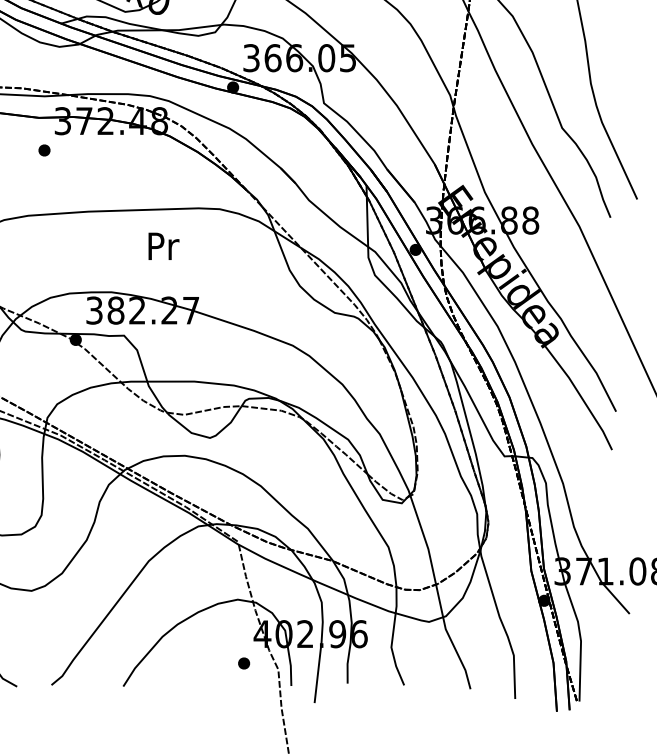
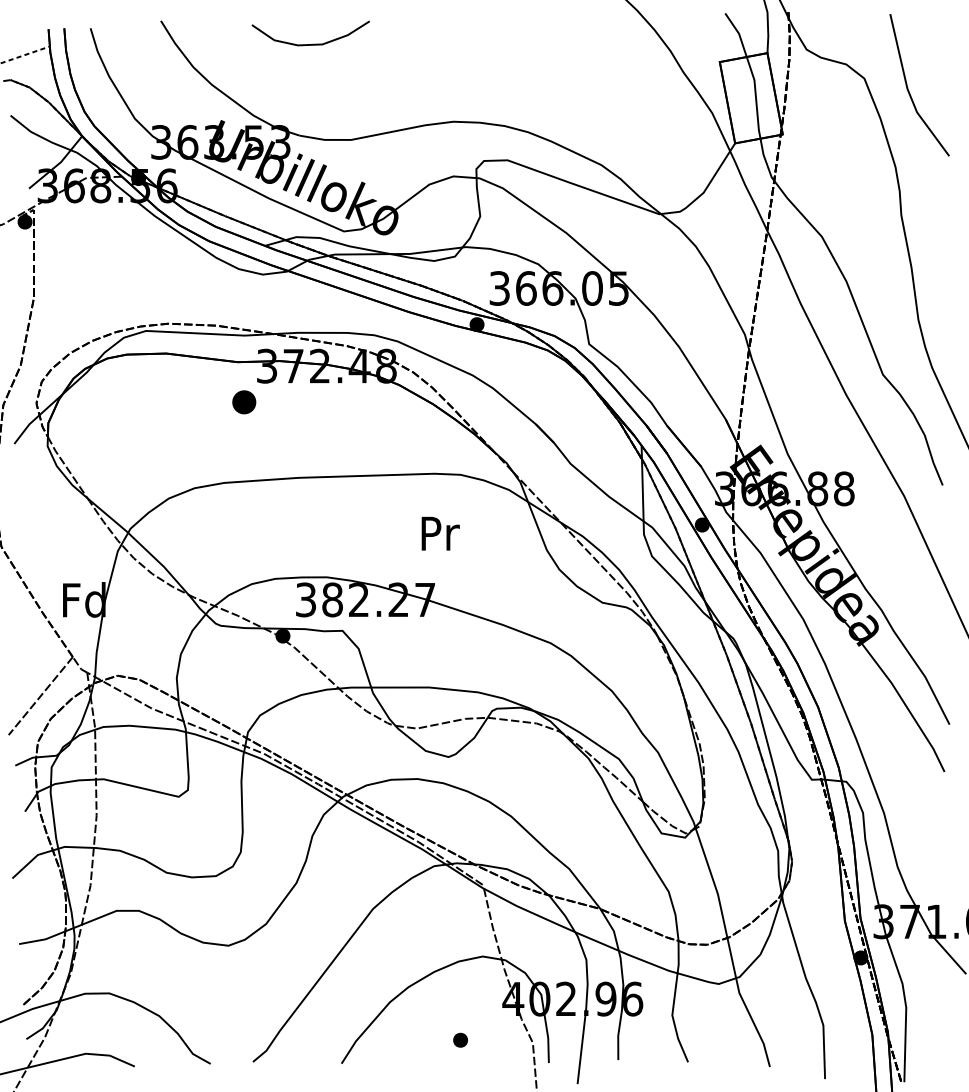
part: (44, 150) -> (244, 402), size x1.6
text: (163, 246) -> (440, 533), moved
part: (244, 662) -> (460, 1039), moved

